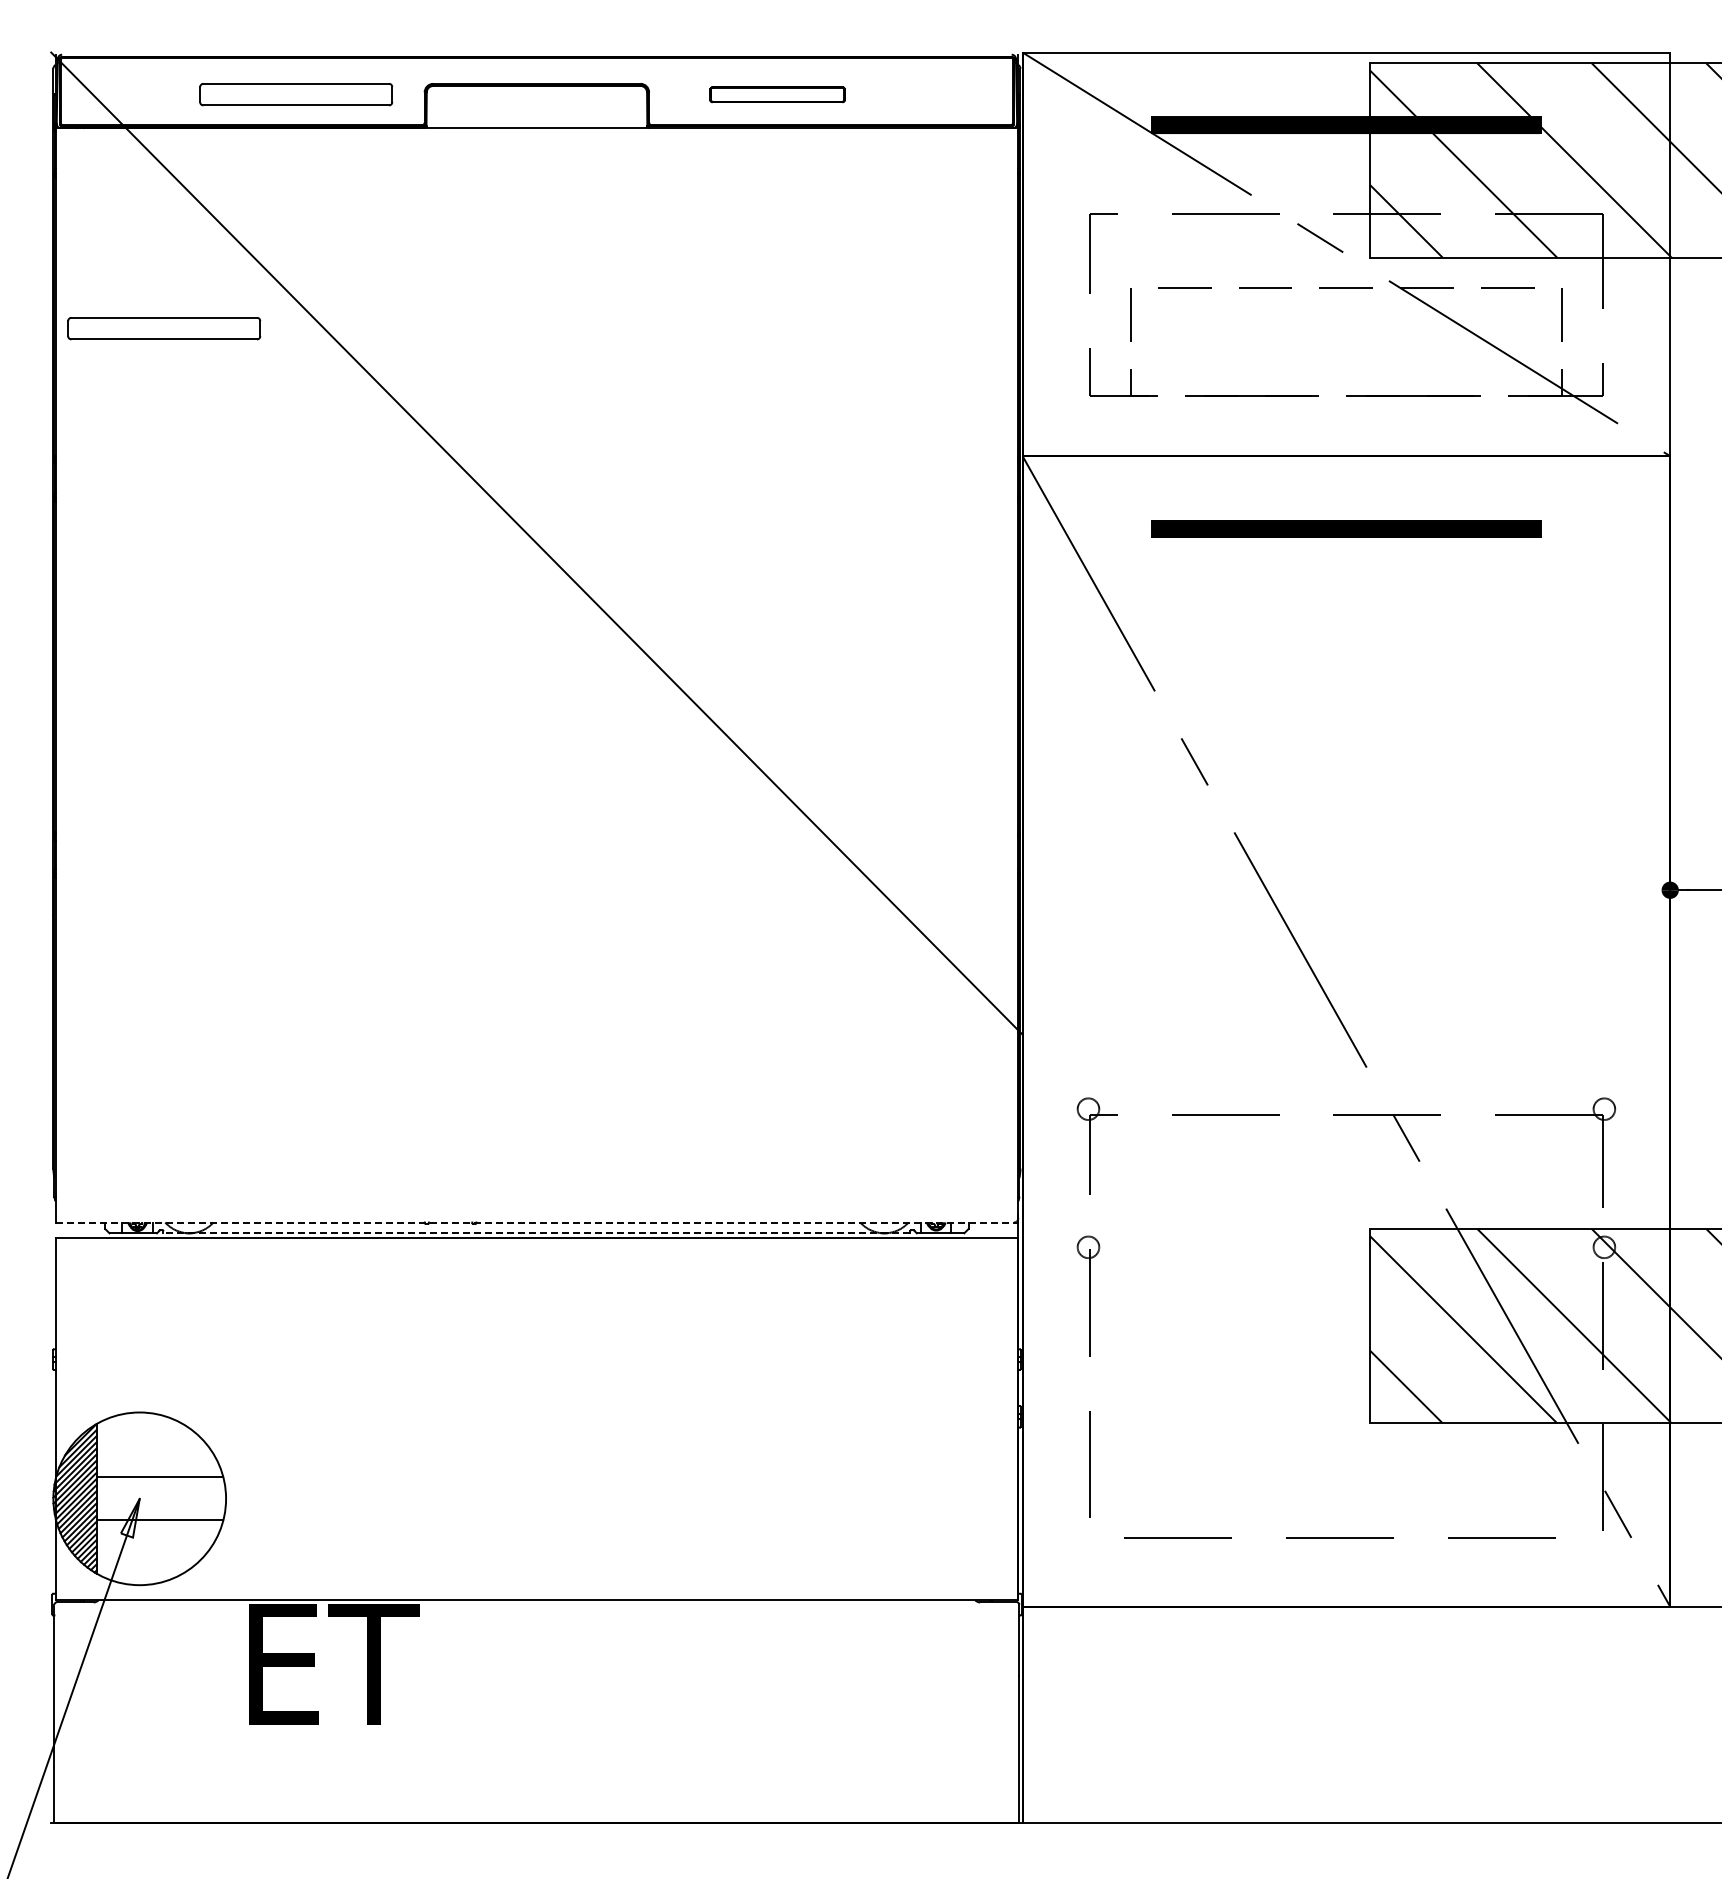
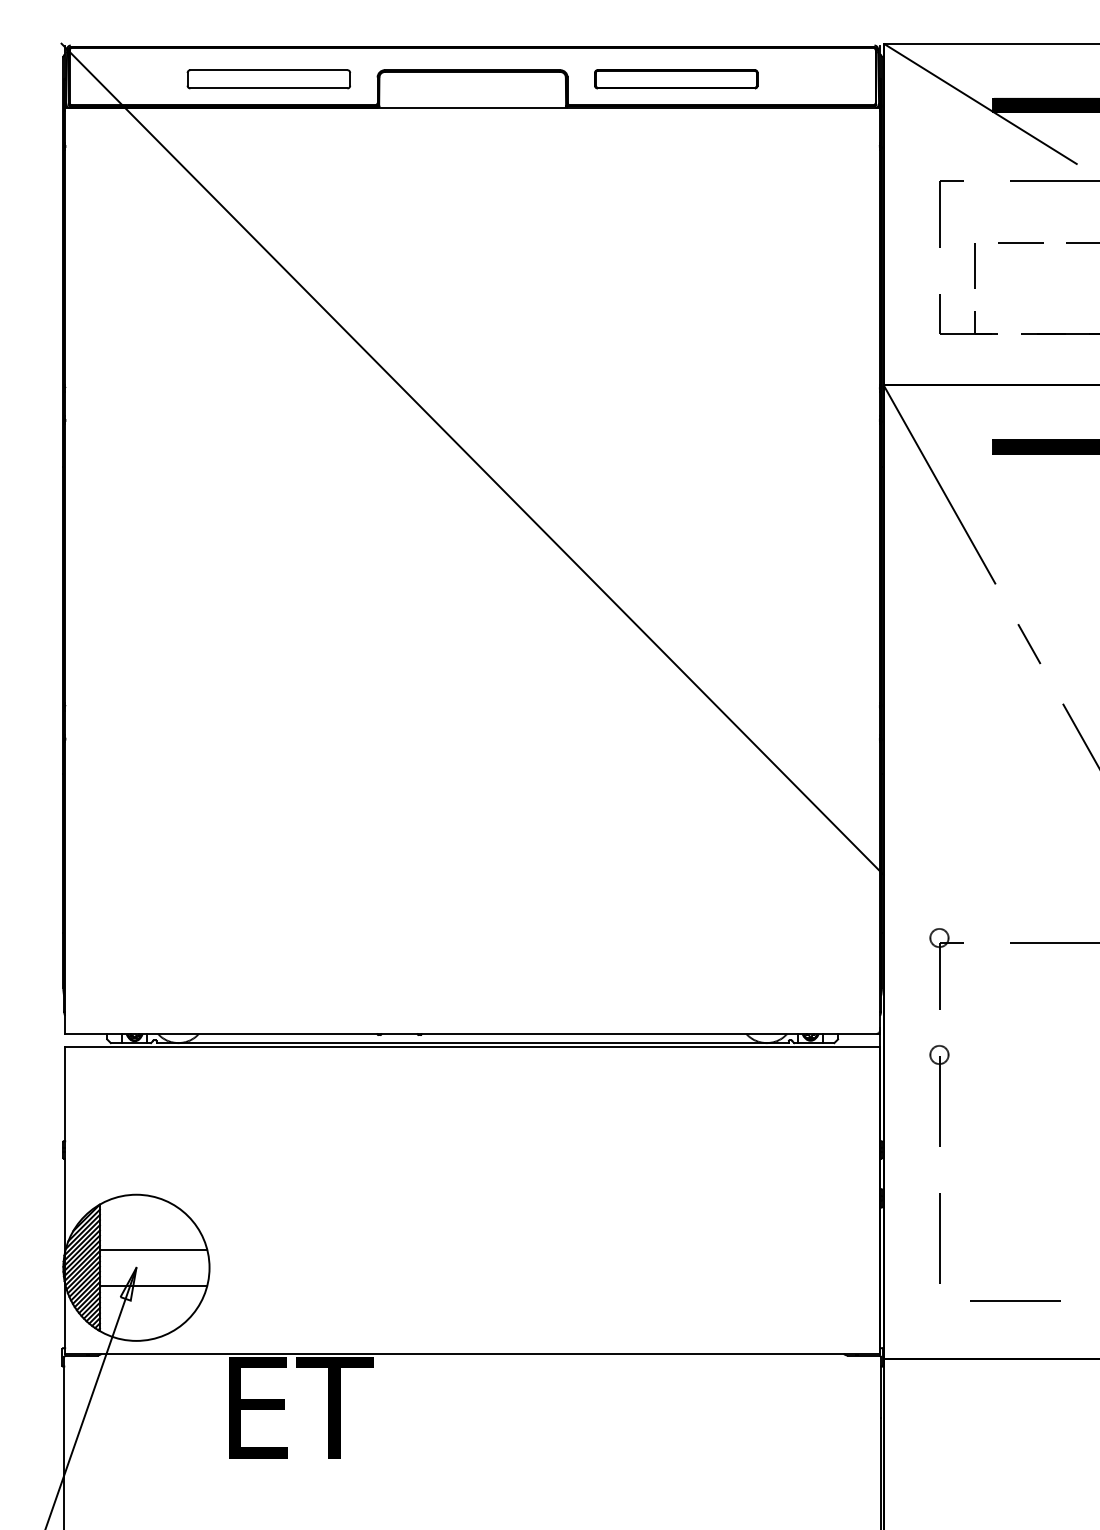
part: (777, 94) -> (676, 79), size x1.43
part: (164, 328) -> (157, 277), removed
line: (537, 1222) -> (473, 1033), dashed -> solid
line: (536, 1233) -> (472, 1043), dashed -> solid

